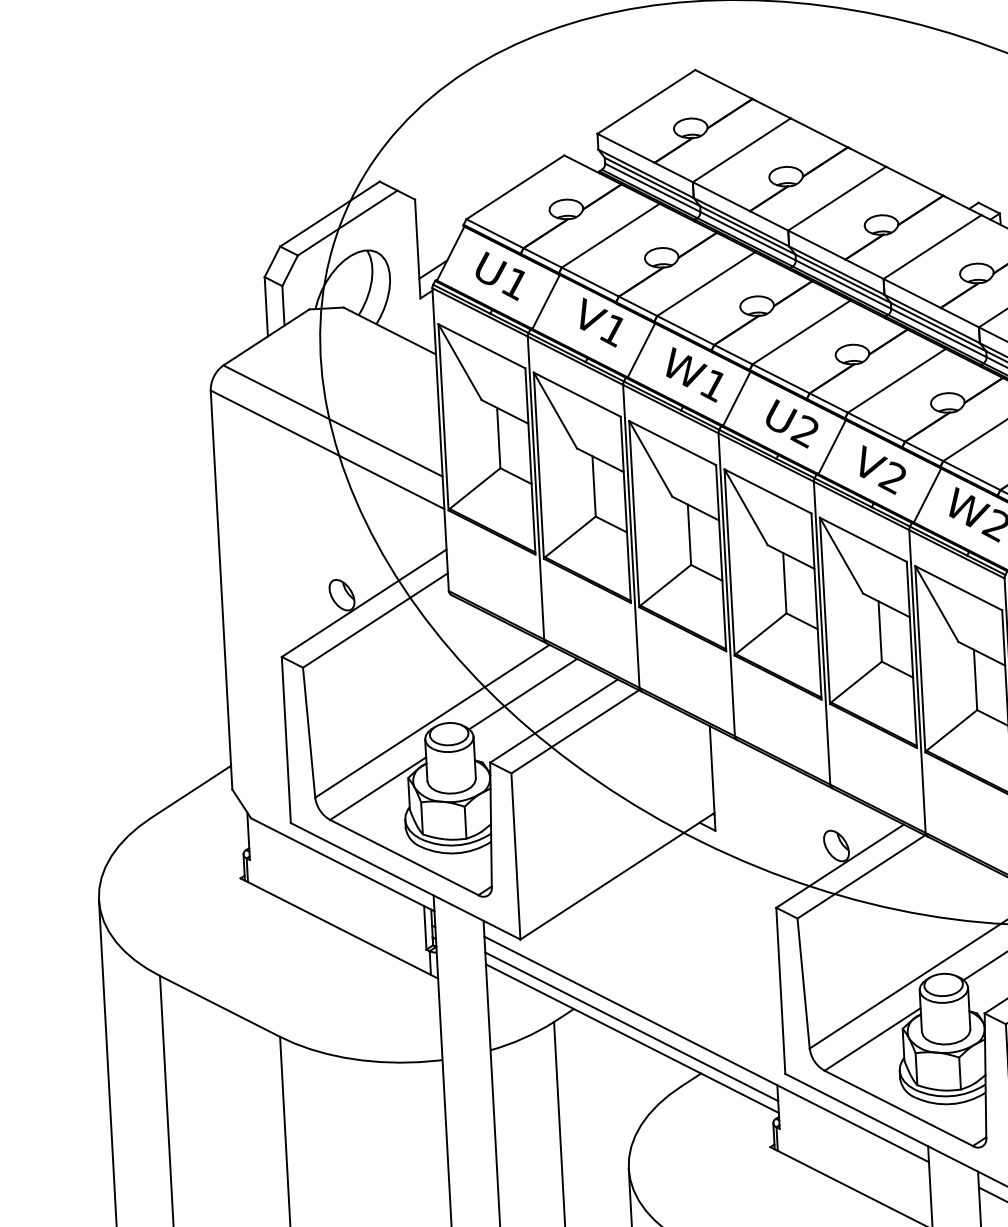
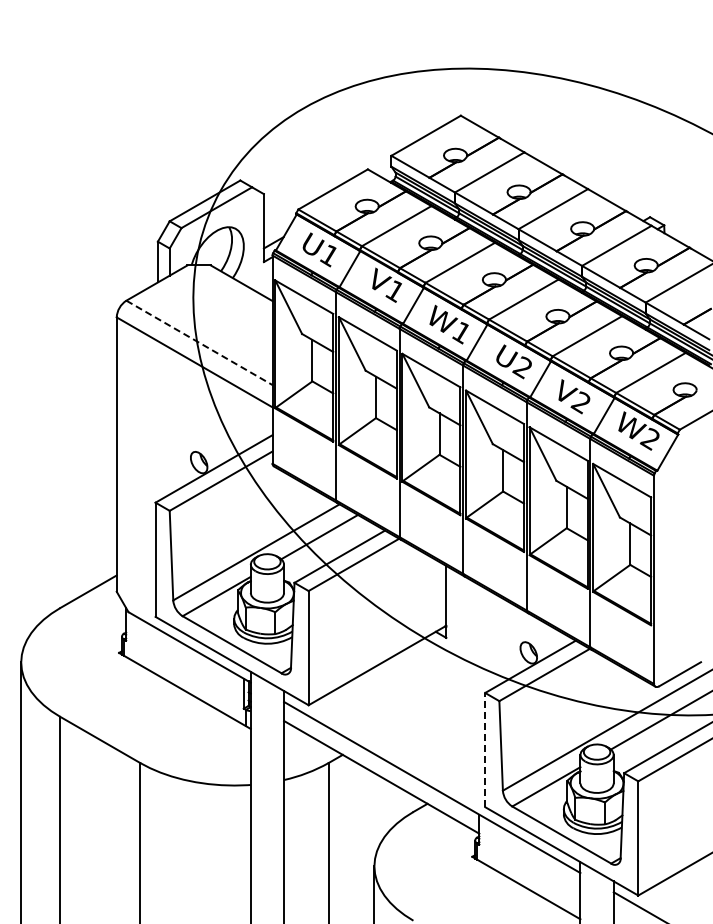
line: (333, 421) -> (199, 343), solid -> dashed
line: (781, 989) -> (485, 749), solid -> dashed
line: (631, 1025) -> (381, 768), removed

